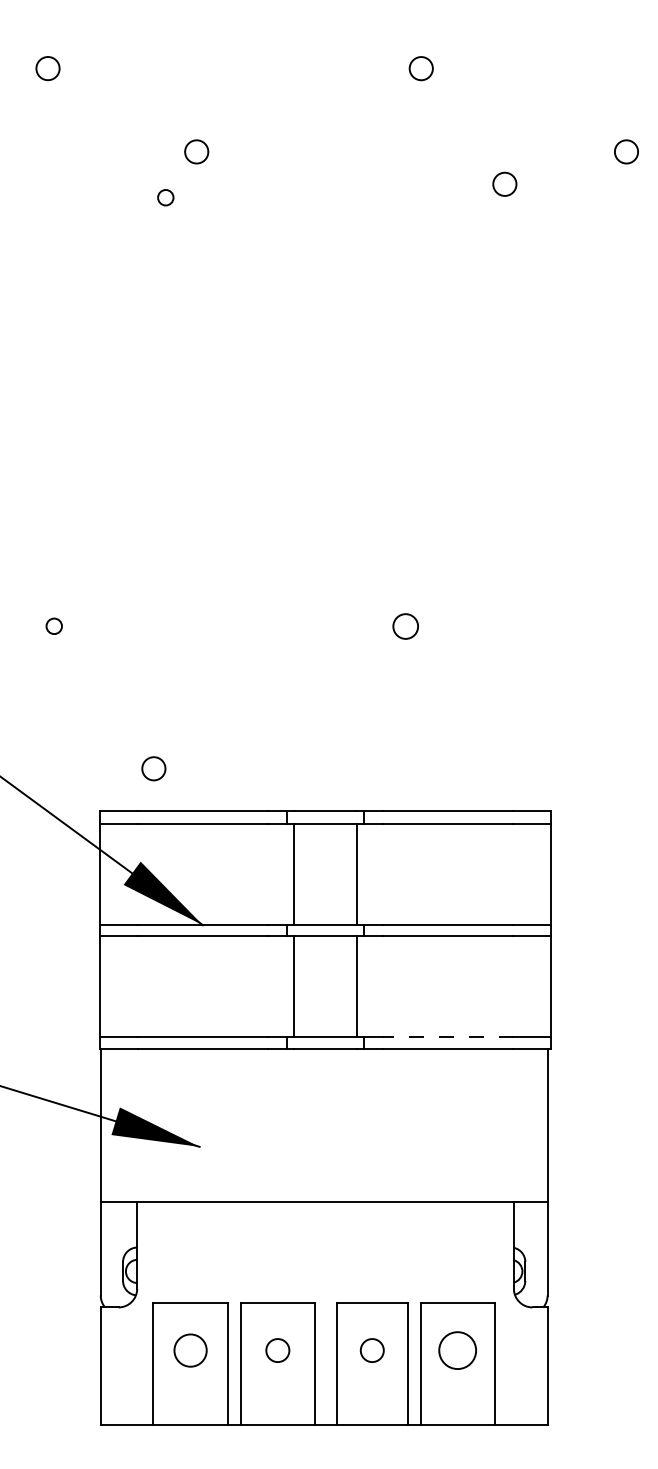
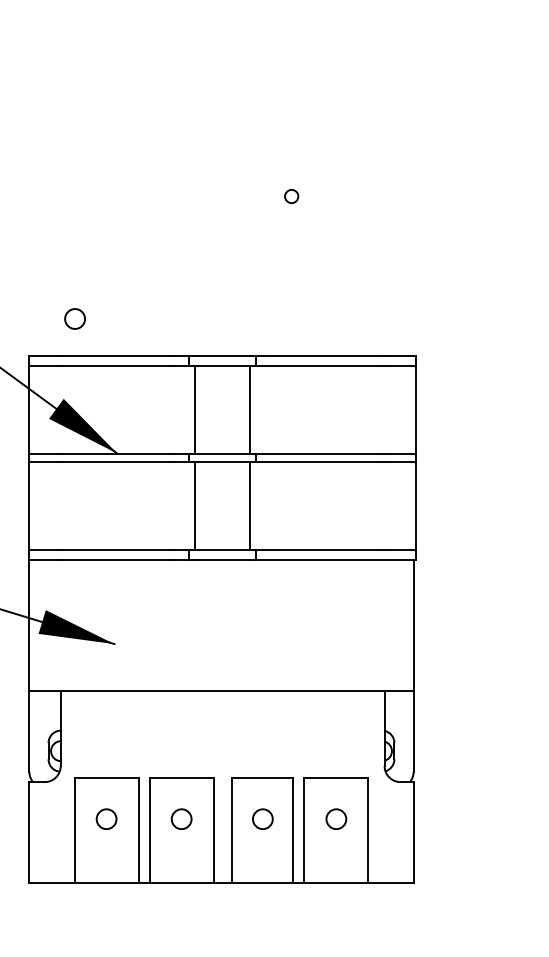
circle: (405, 625) -> (291, 195), size x0.62
line: (447, 1037) -> (327, 550), dashed -> solid
circle: (190, 1350) -> (106, 819), size x0.71
circle: (457, 1350) -> (336, 819), size x0.62

